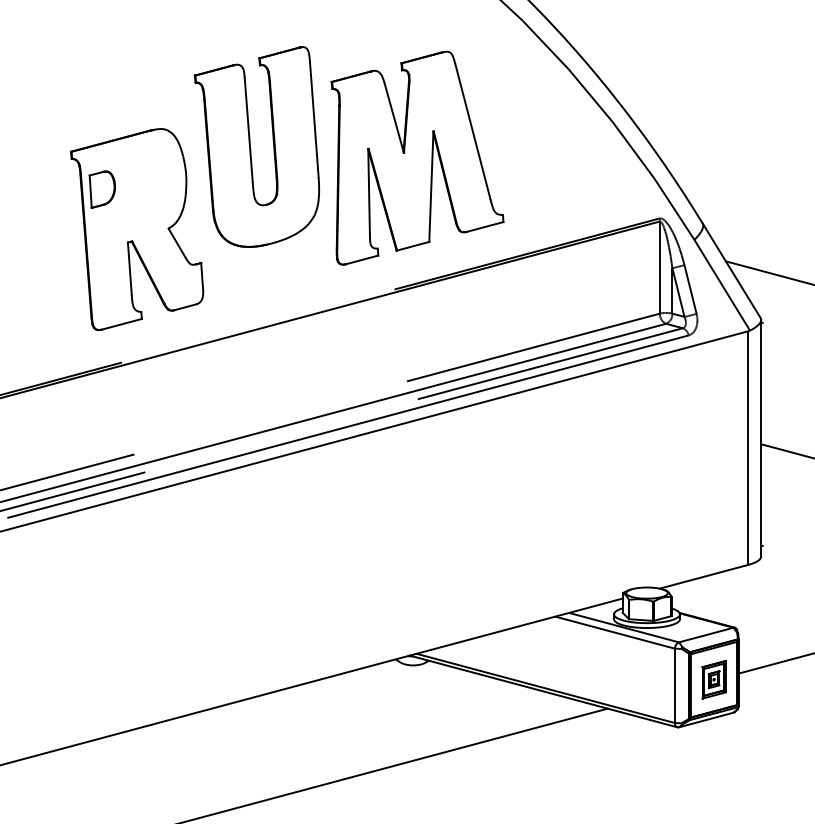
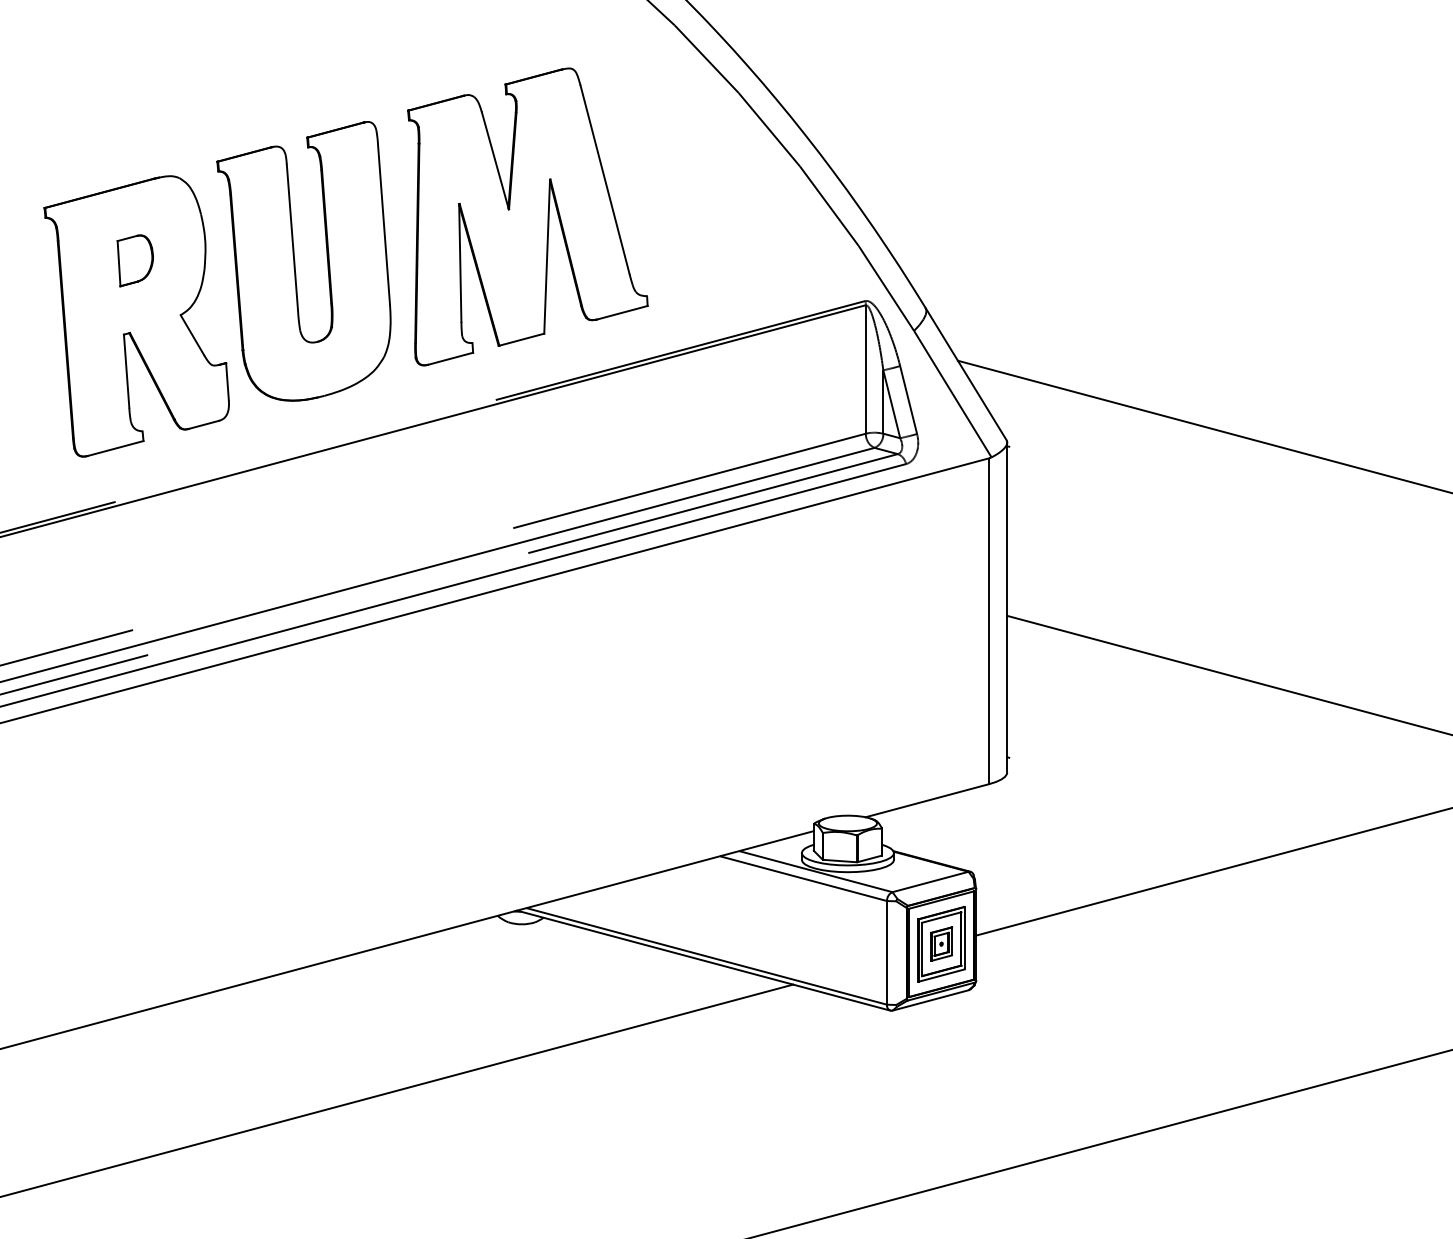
part: (250, 147) -> (295, 261), moved
part: (101, 189) -> (134, 260), moved
part: (714, 679) -> (941, 944), size x1.43

